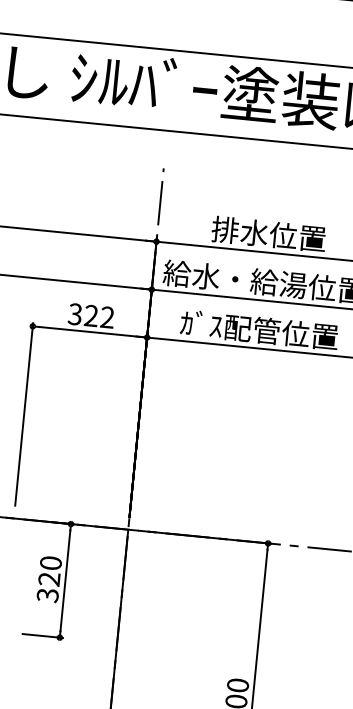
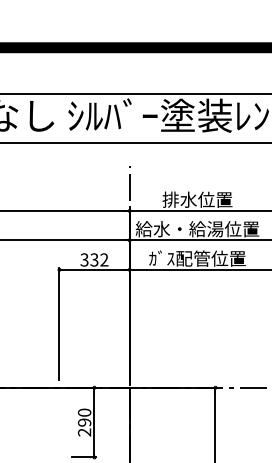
text: (91, 316) -> (94, 260), 322 -> 332
text: (48, 587) -> (84, 427), 320 -> 290

